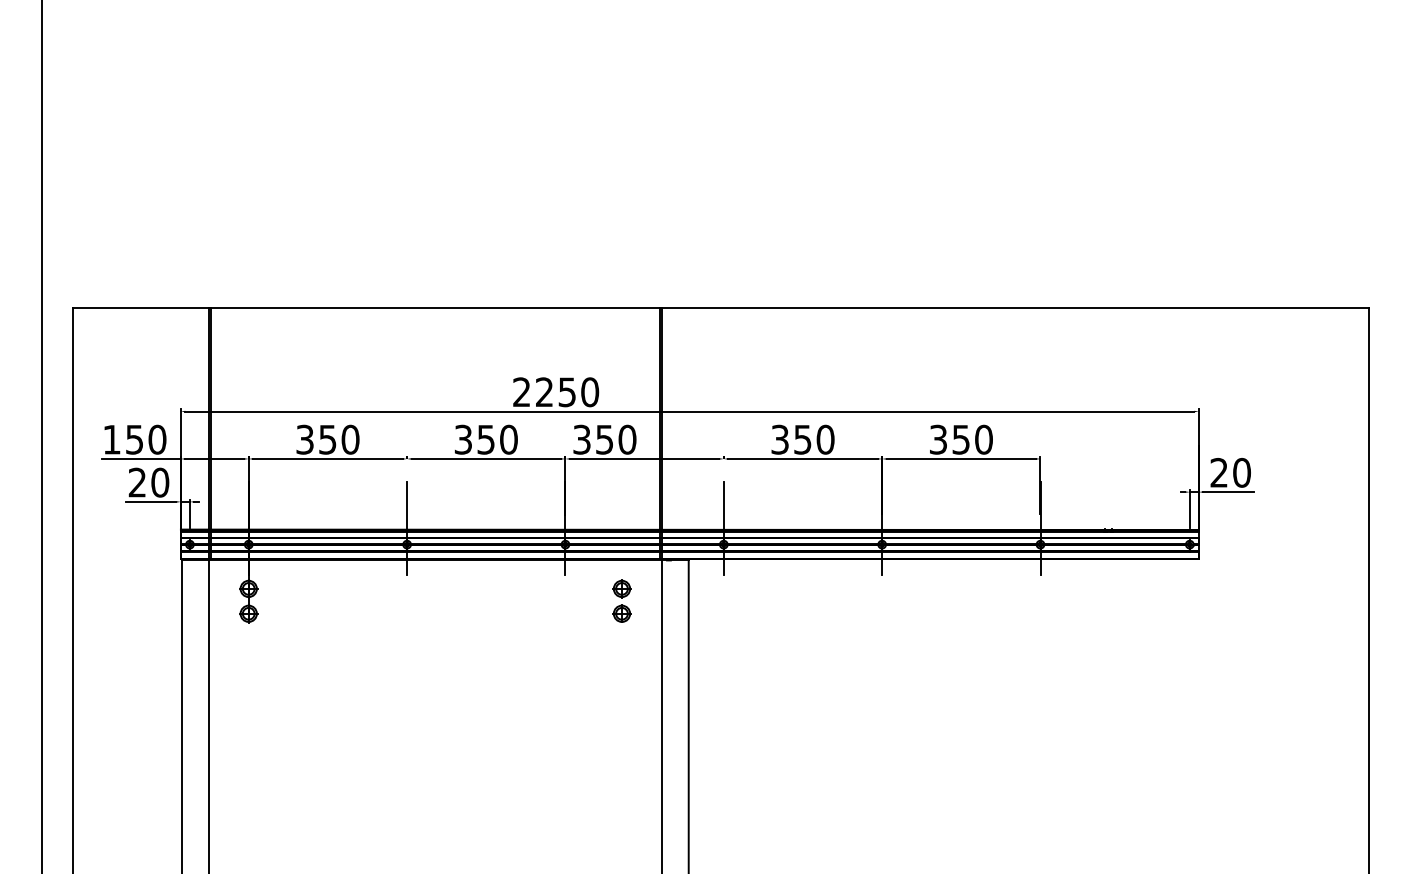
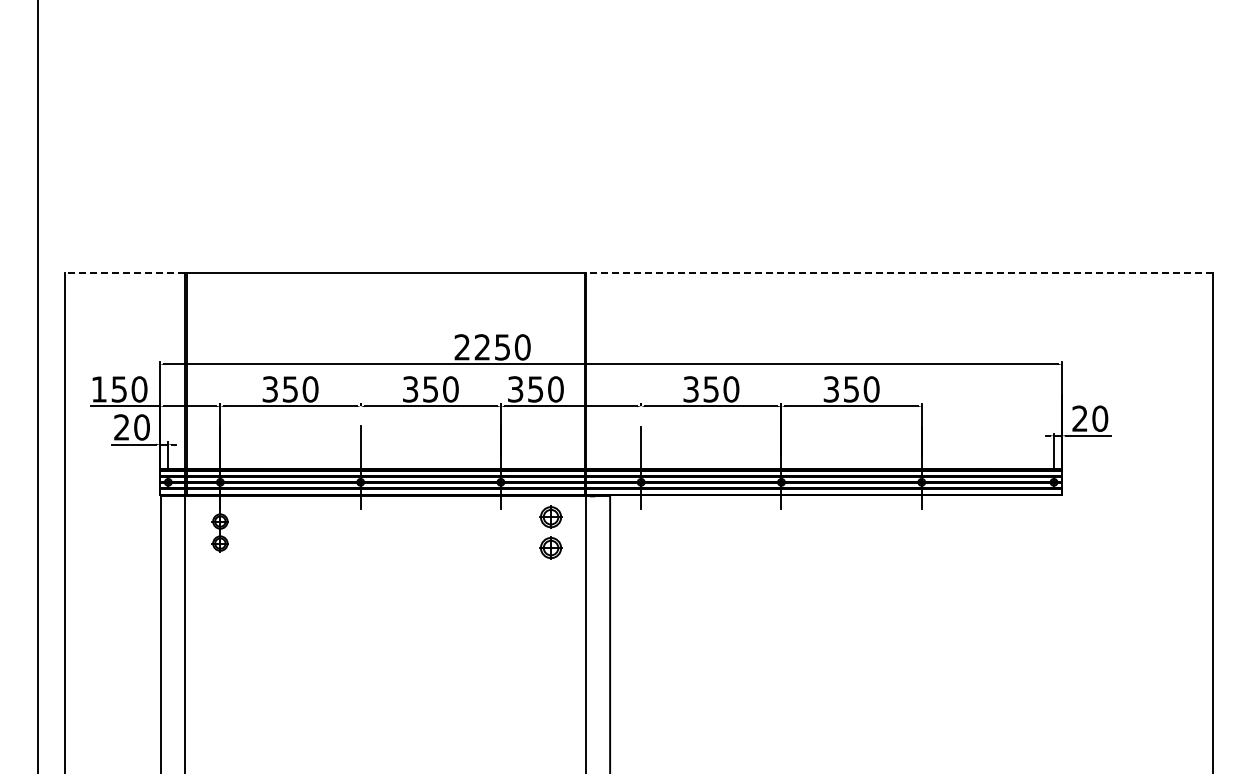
line: (140, 307) -> (124, 272), solid -> dashed
line: (1014, 307) -> (898, 272), solid -> dashed
part: (621, 601) -> (550, 532), size x1.4

